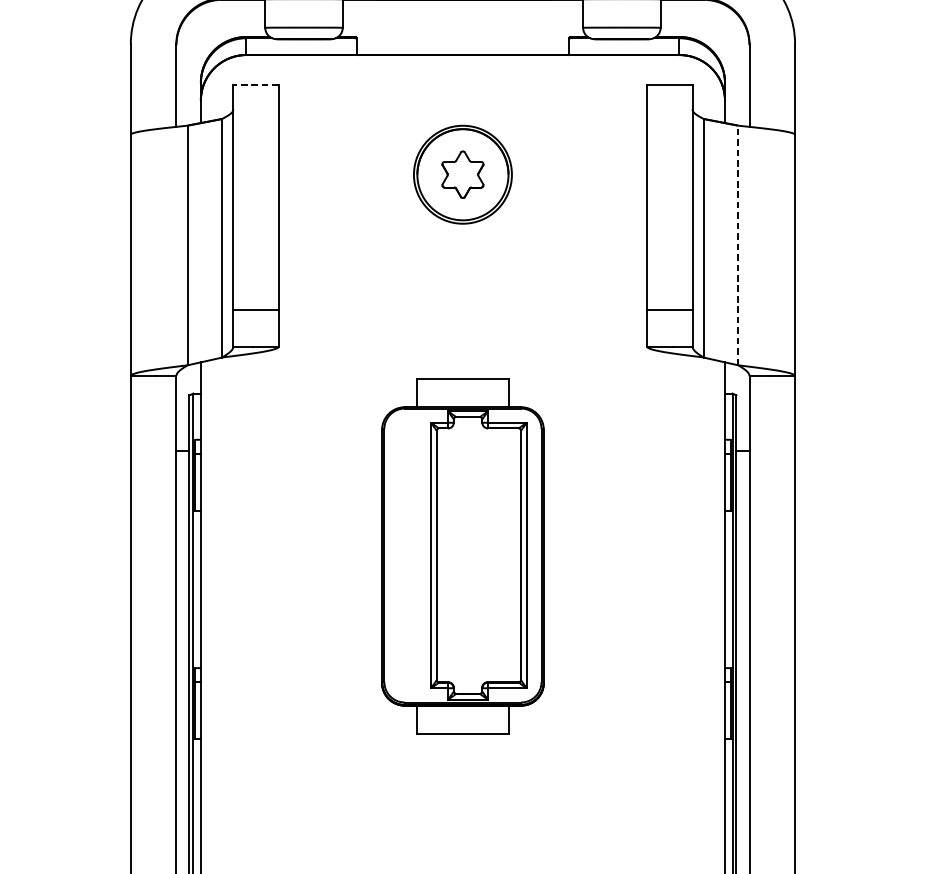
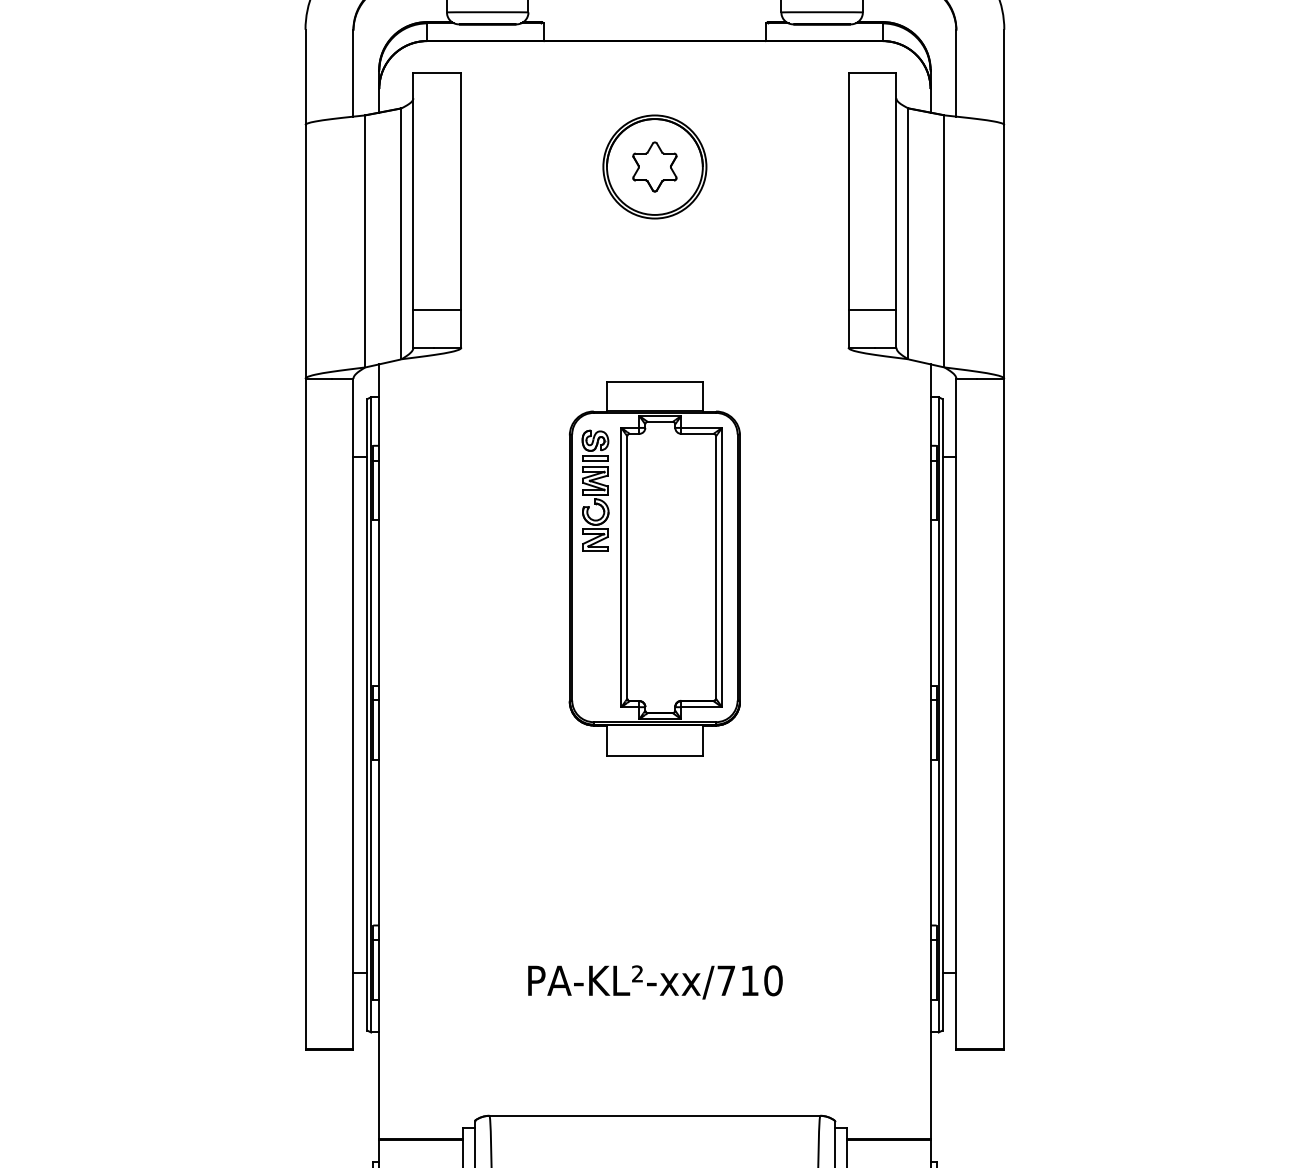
line: (256, 85) -> (437, 73), dashed -> solid
line: (738, 244) -> (944, 240), dashed -> solid
part: (406, 482) -> (595, 490), added

